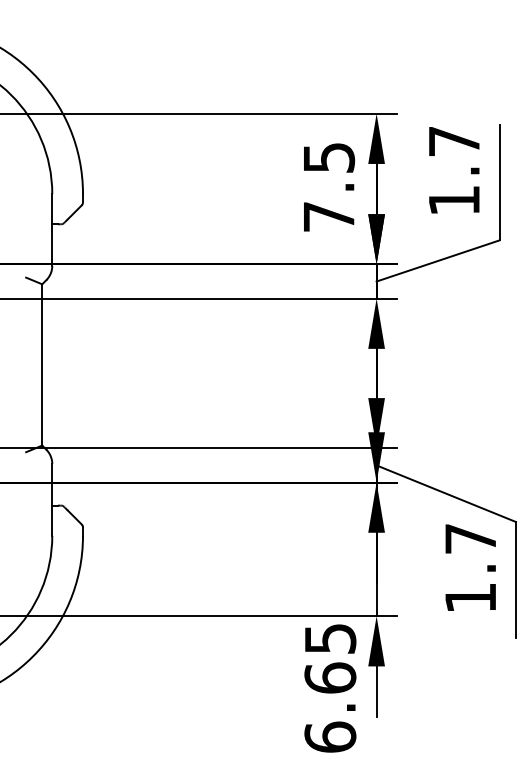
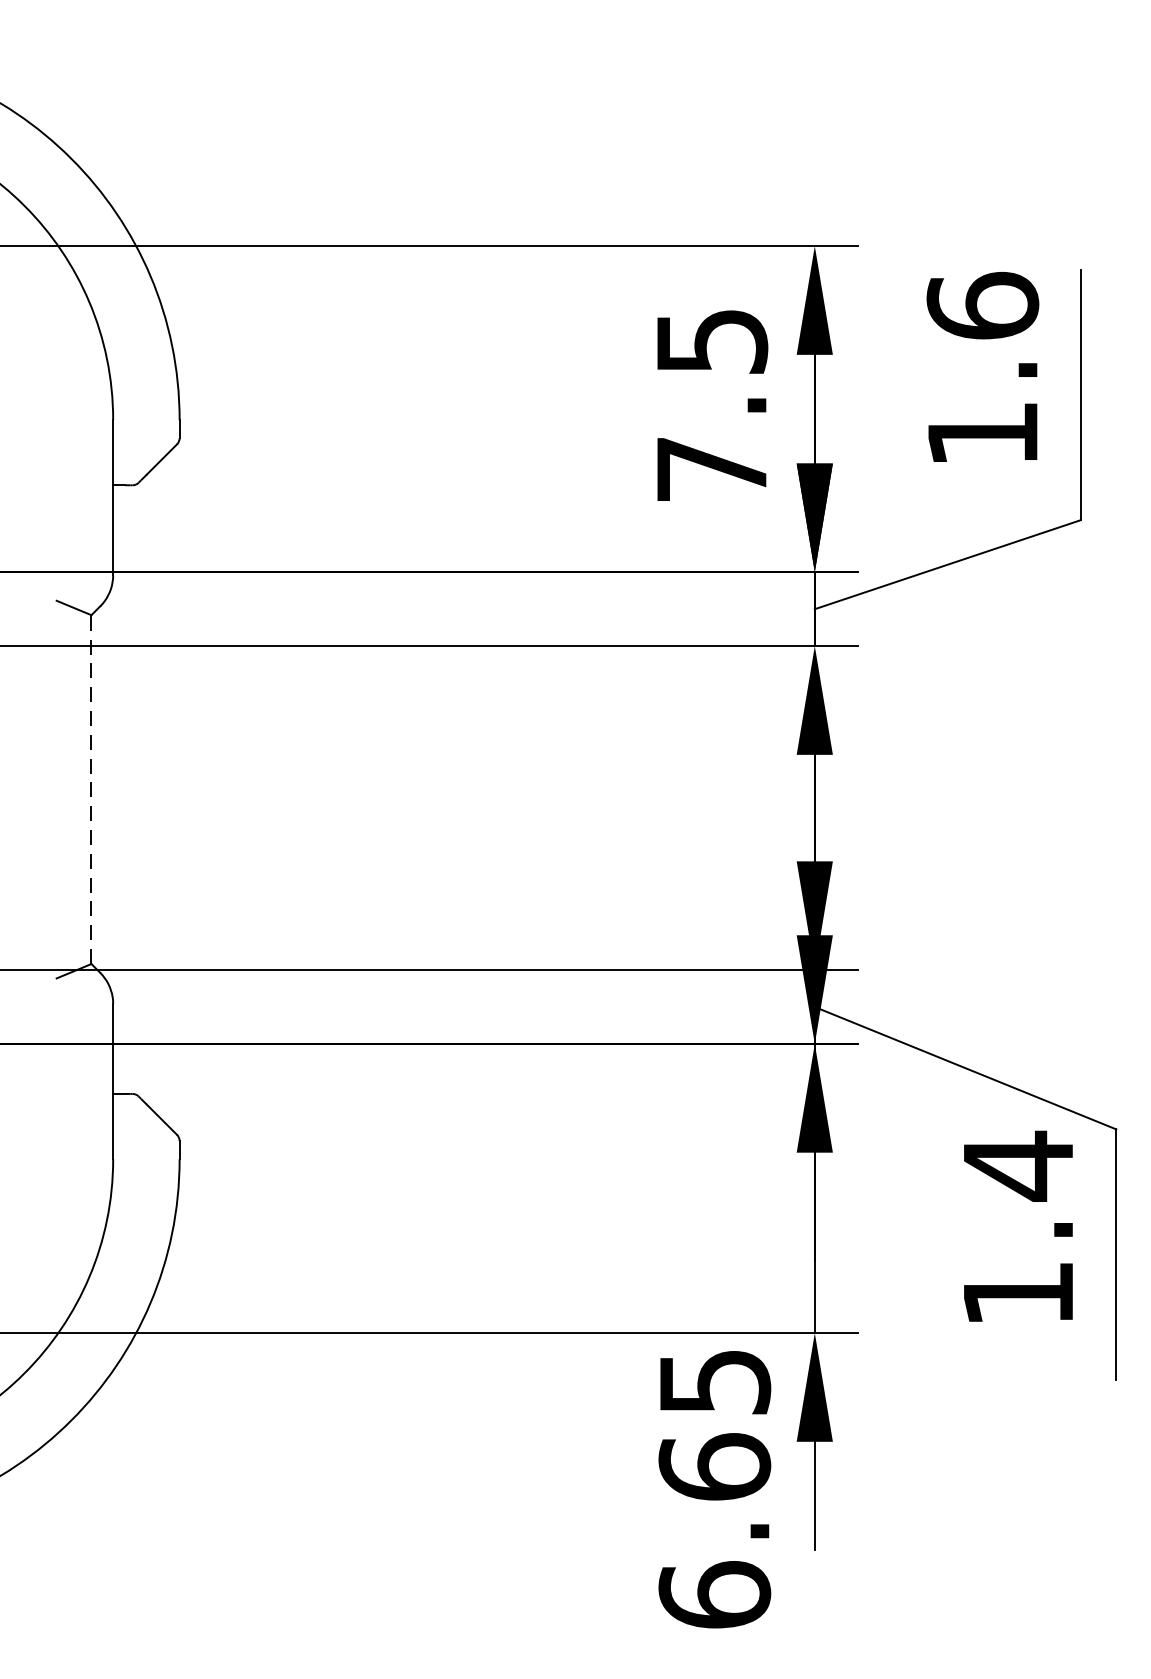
text: (454, 140) -> (983, 304), 1.7 -> 1.6
line: (42, 364) -> (92, 788), solid -> dashed
text: (470, 538) -> (1017, 1165), 1.7 -> 1.4

